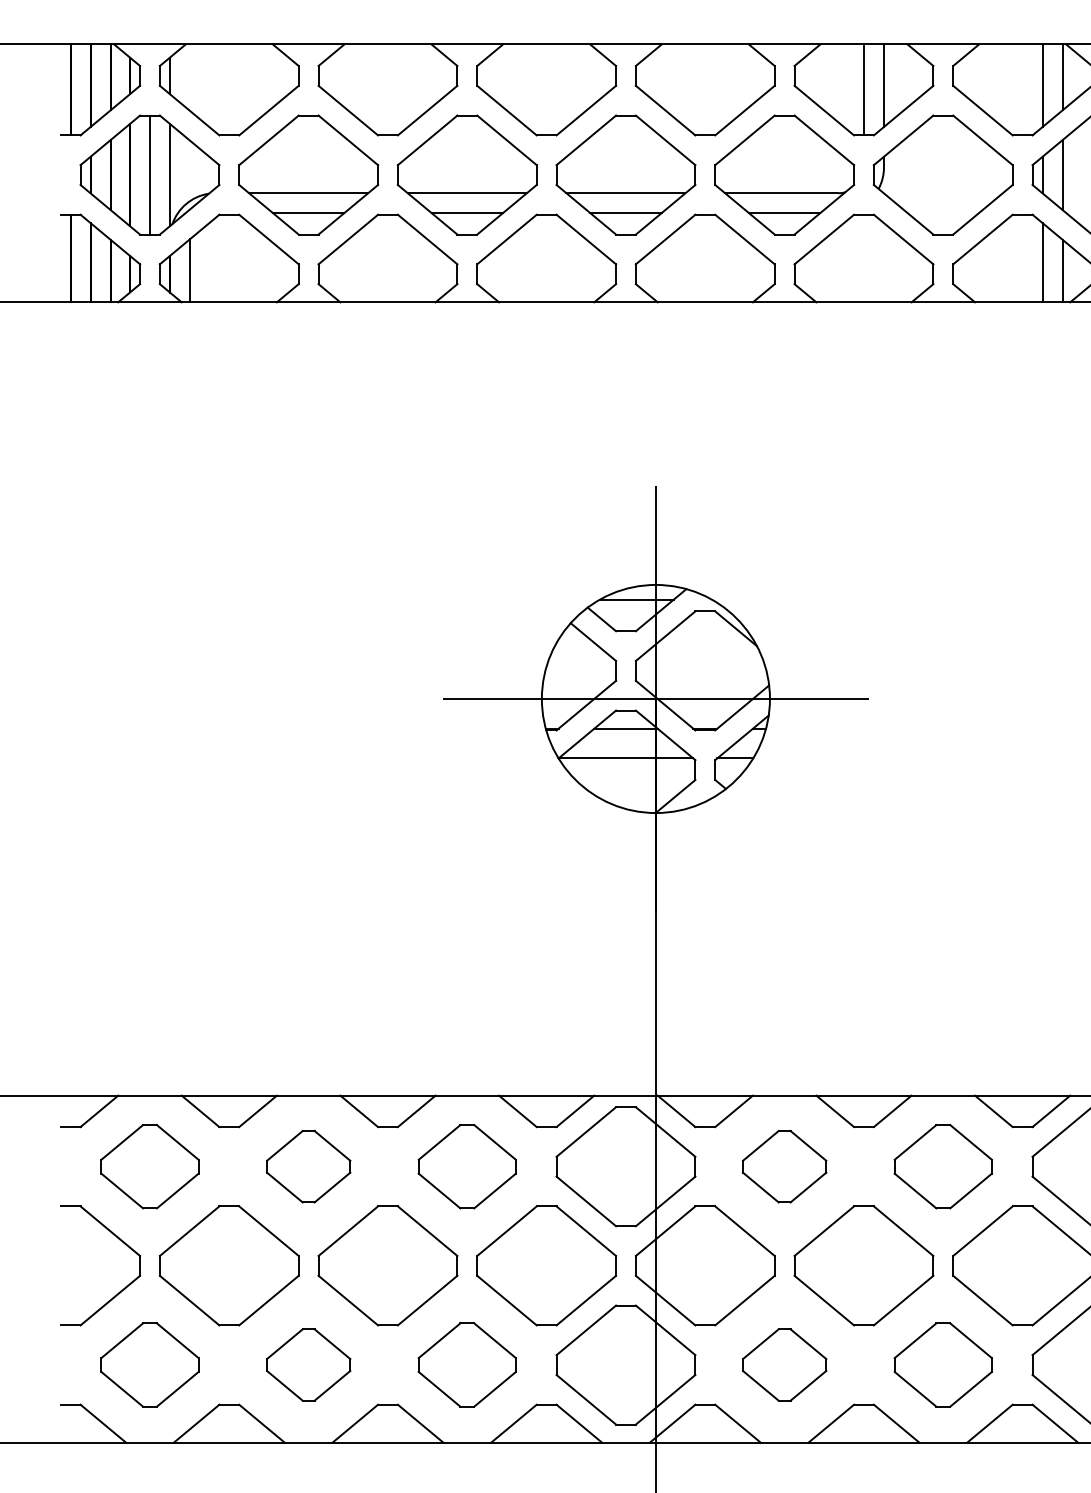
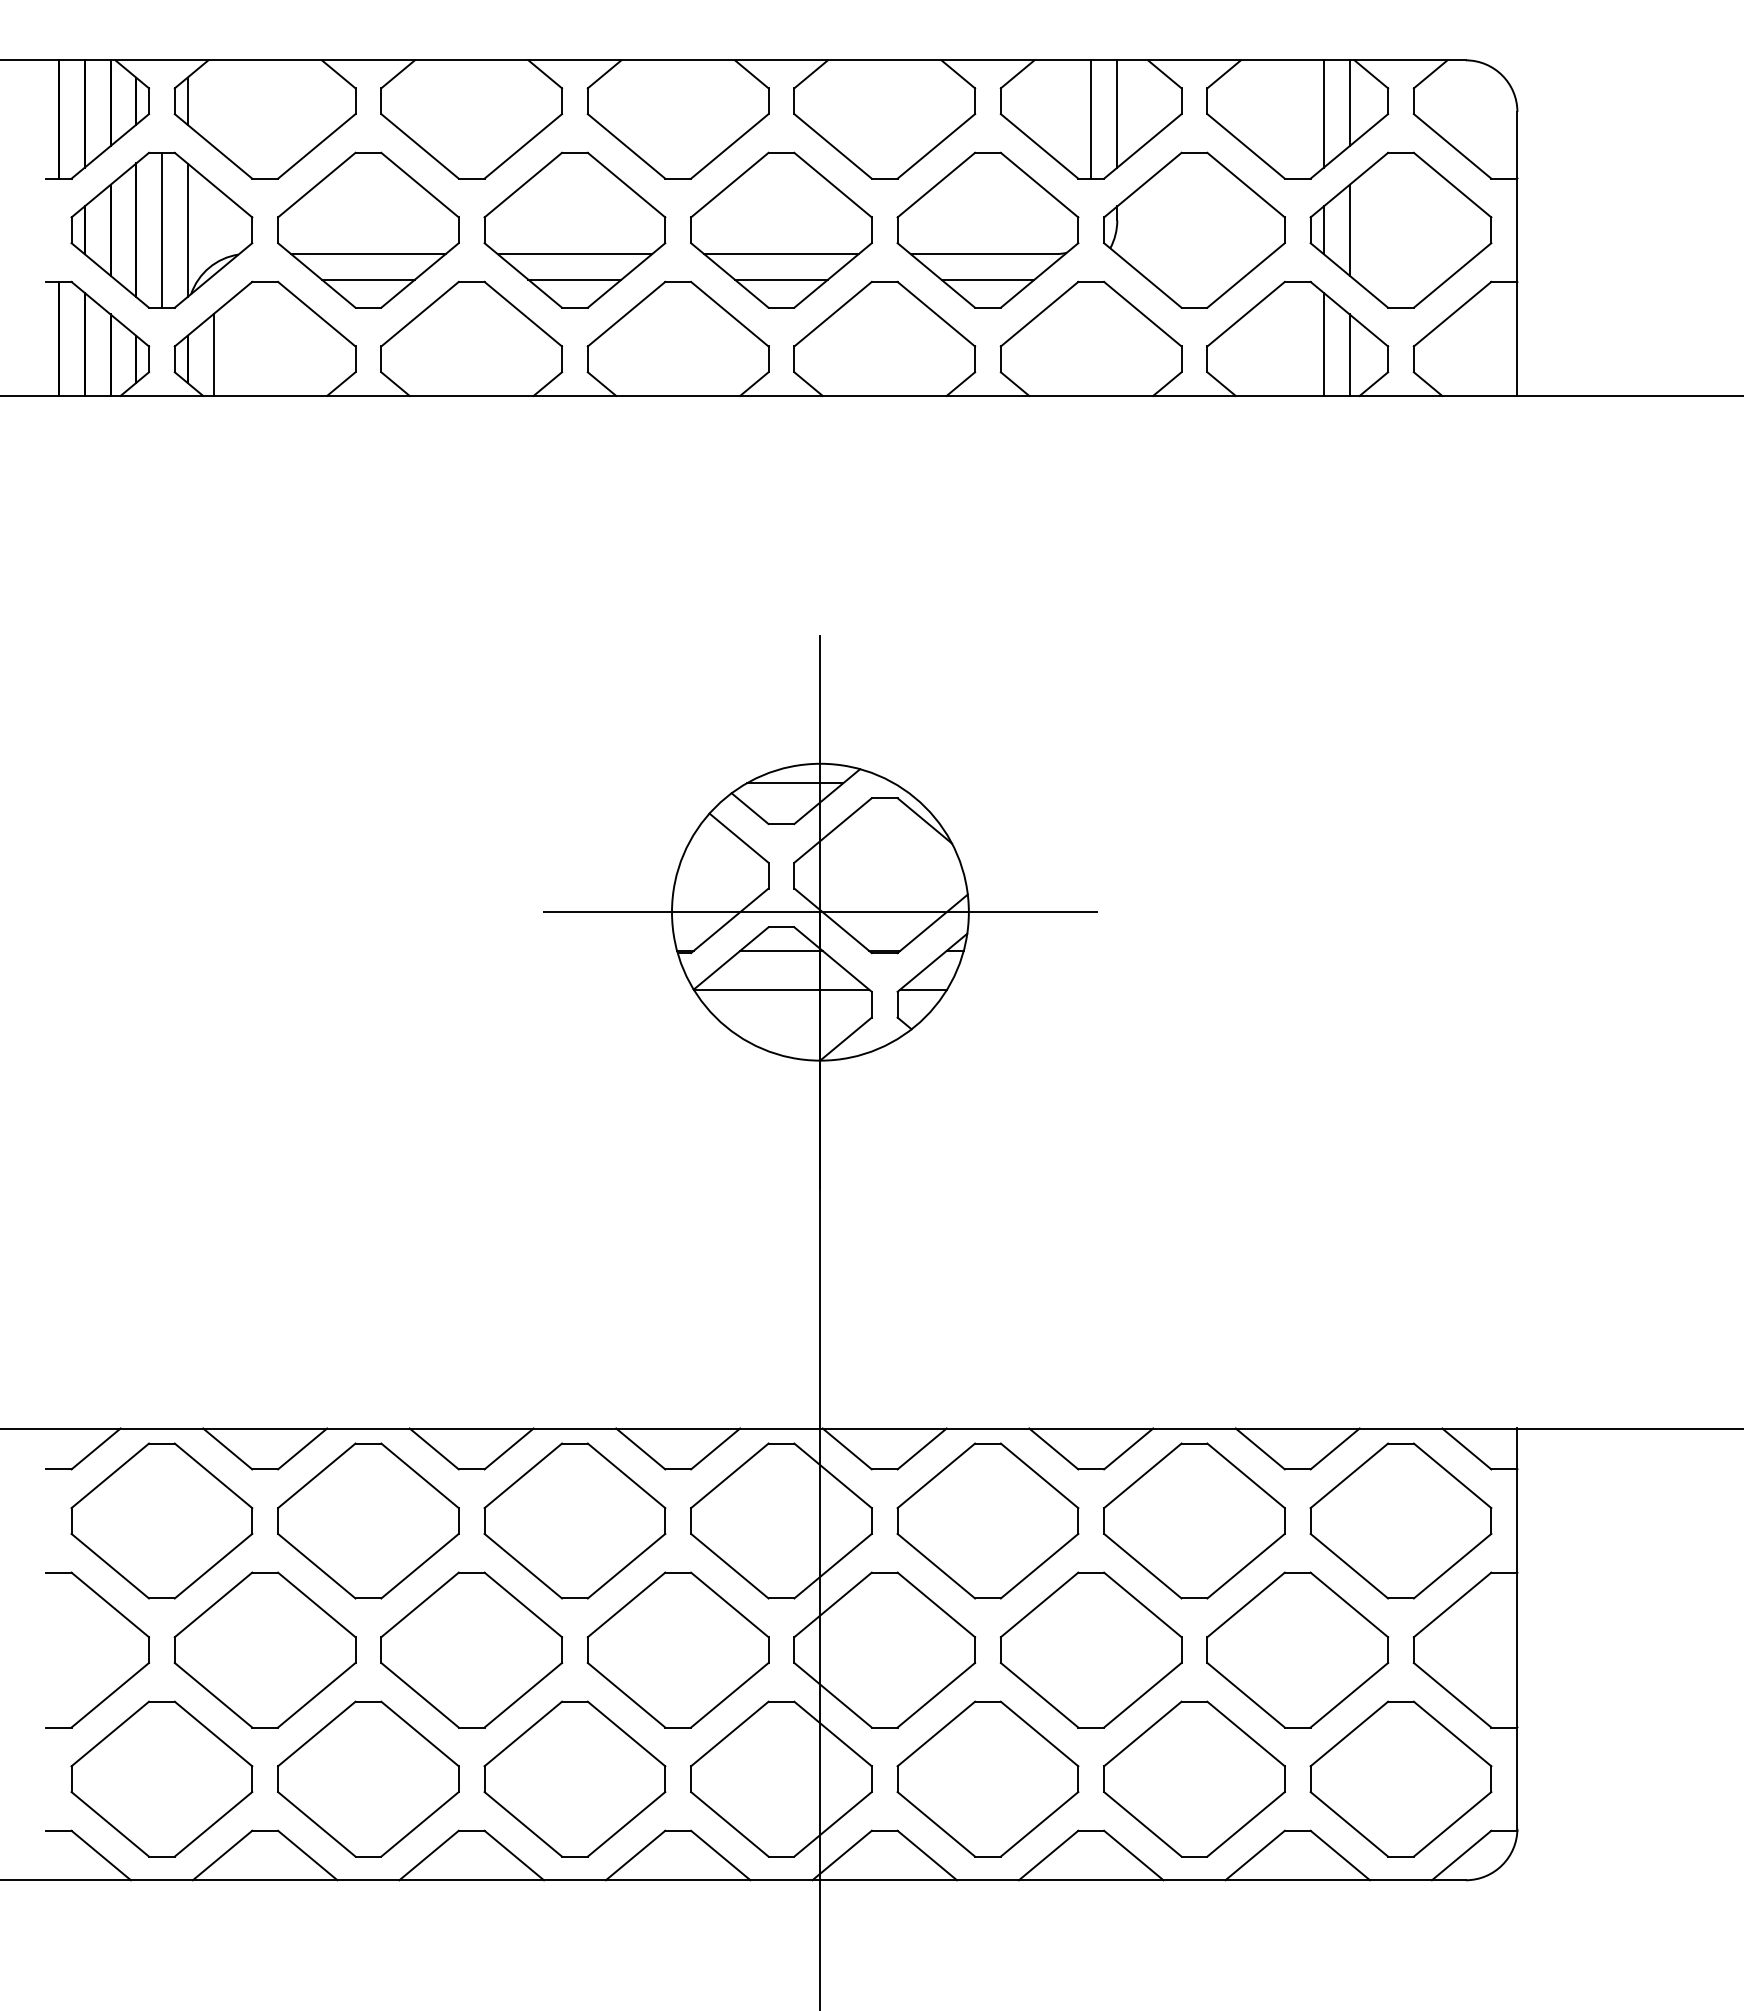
part: (149, 1166) -> (161, 1520), size x1.43
part: (308, 1166) -> (368, 1520), size x1.67
part: (466, 1166) -> (574, 1520), size x1.43
part: (784, 1166) -> (987, 1520), size x1.67
part: (943, 1166) -> (1194, 1520), size x1.43
part: (149, 1364) -> (161, 1778), size x1.43
part: (308, 1364) -> (368, 1778), size x1.67
part: (466, 1364) -> (574, 1778), size x1.43
part: (784, 1364) -> (987, 1778), size x1.67
part: (943, 1364) -> (1194, 1778), size x1.43

